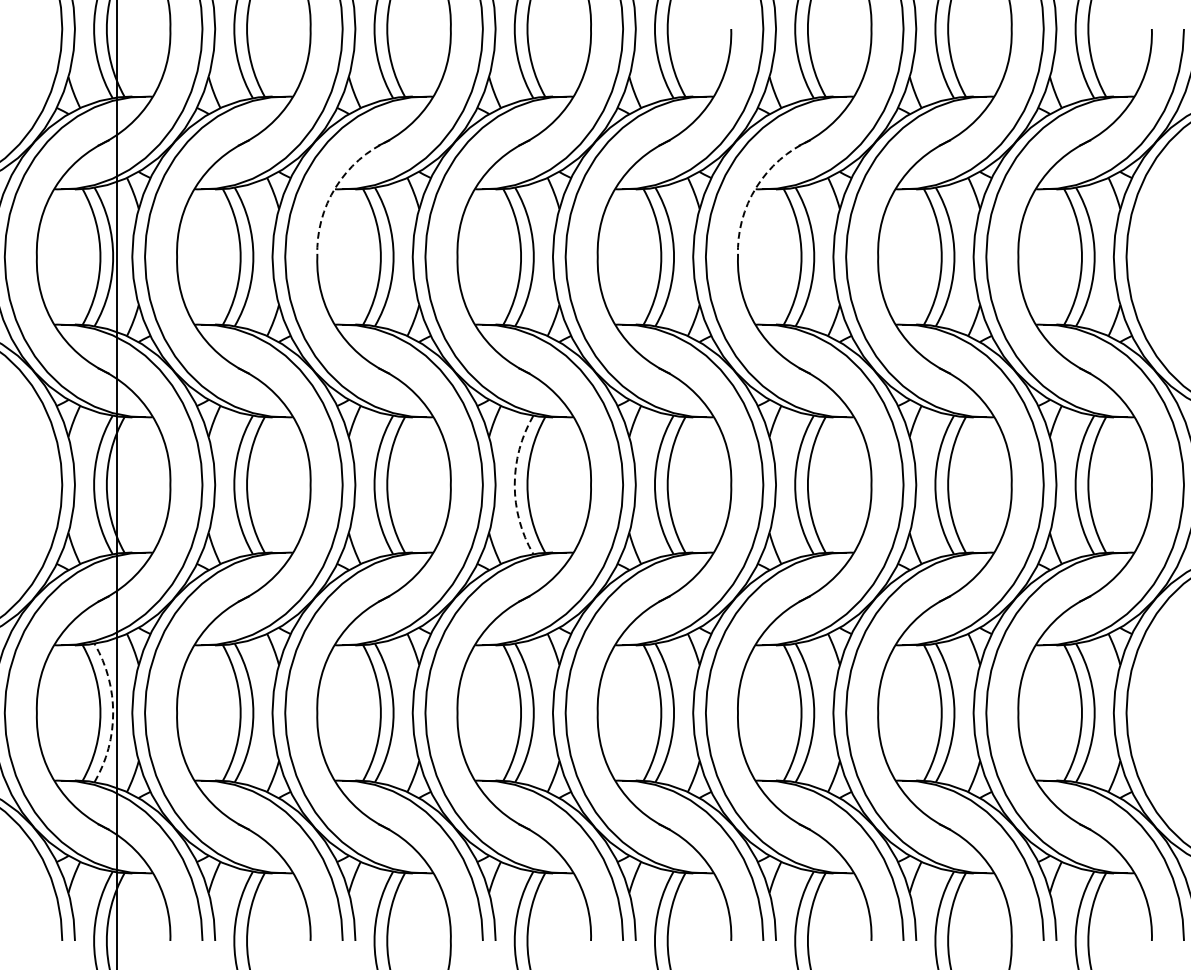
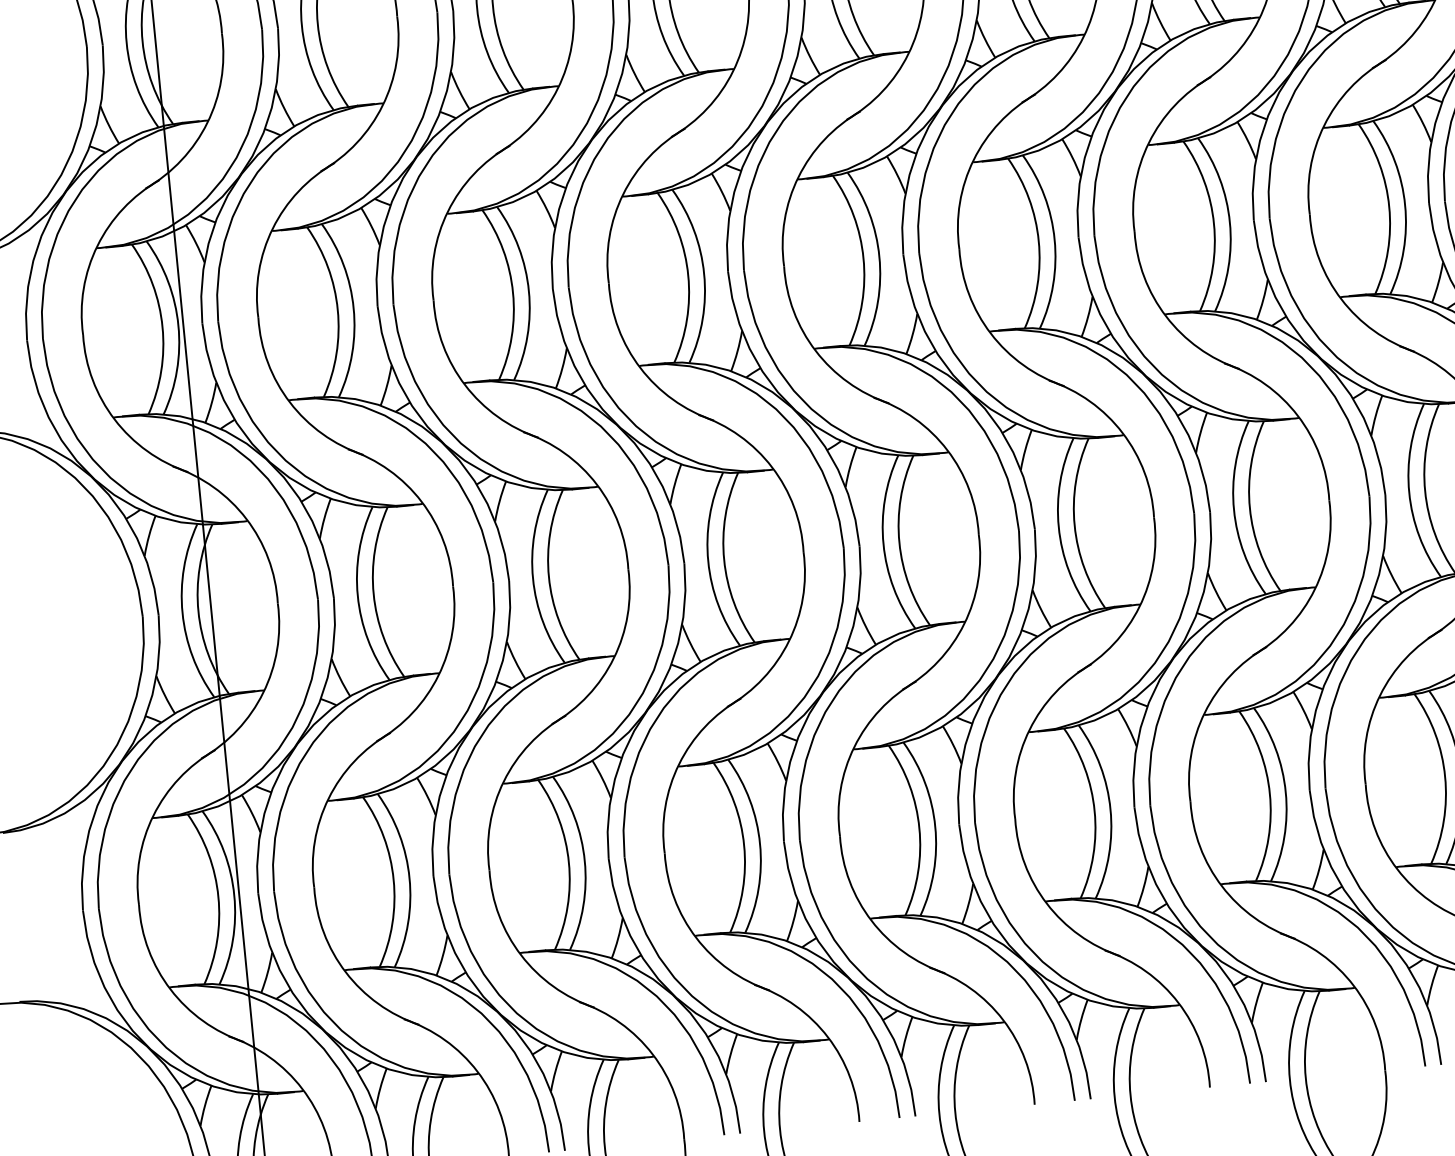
arc: (335, 187) -> (447, 211), dashed -> solid
arc: (756, 187) -> (973, 159), dashed -> solid
arc: (514, 484) -> (707, 560), dashed -> solid
arc: (113, 712) -> (234, 894), dashed -> solid

